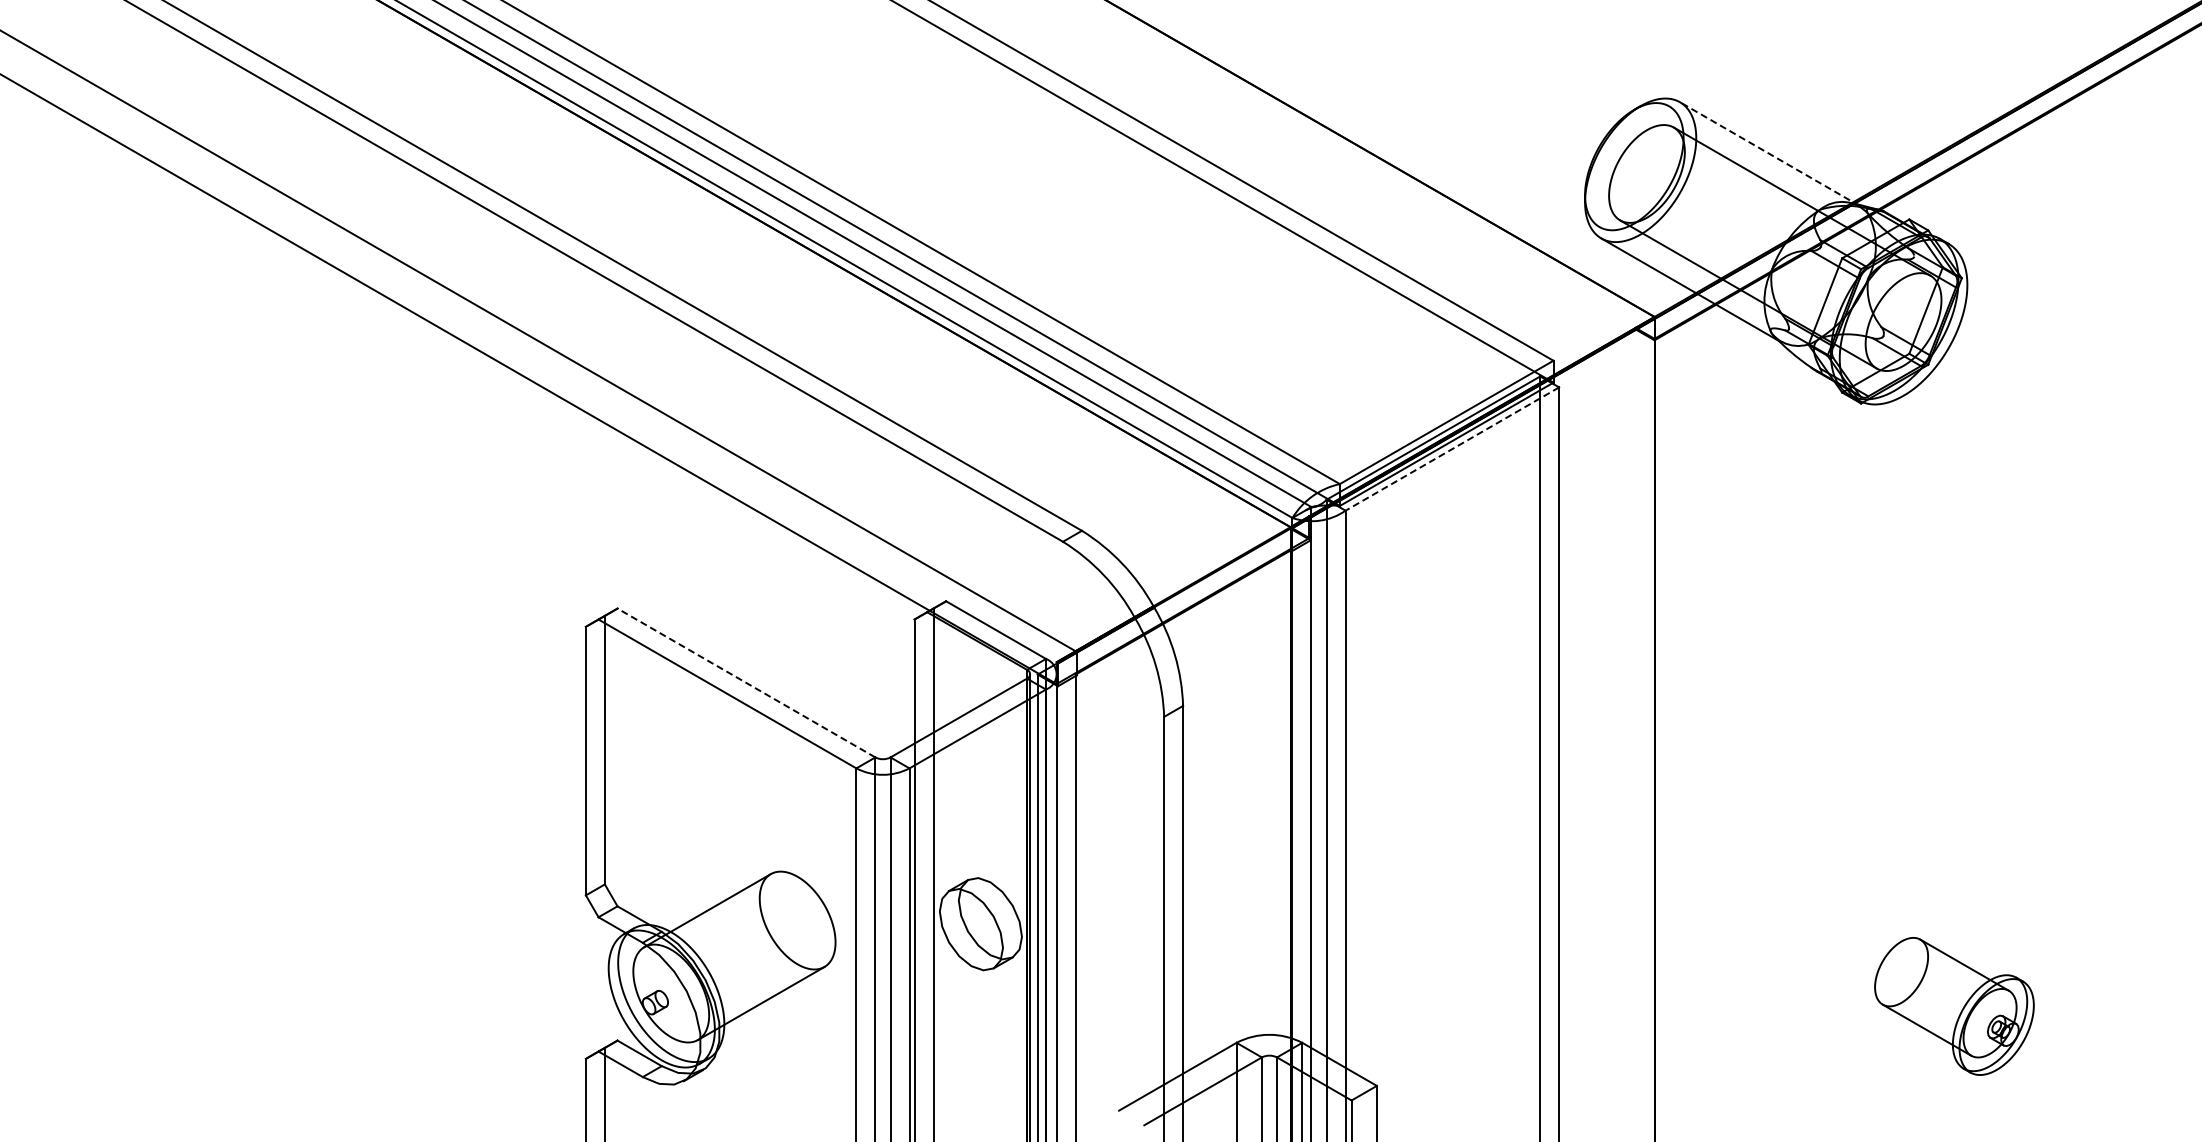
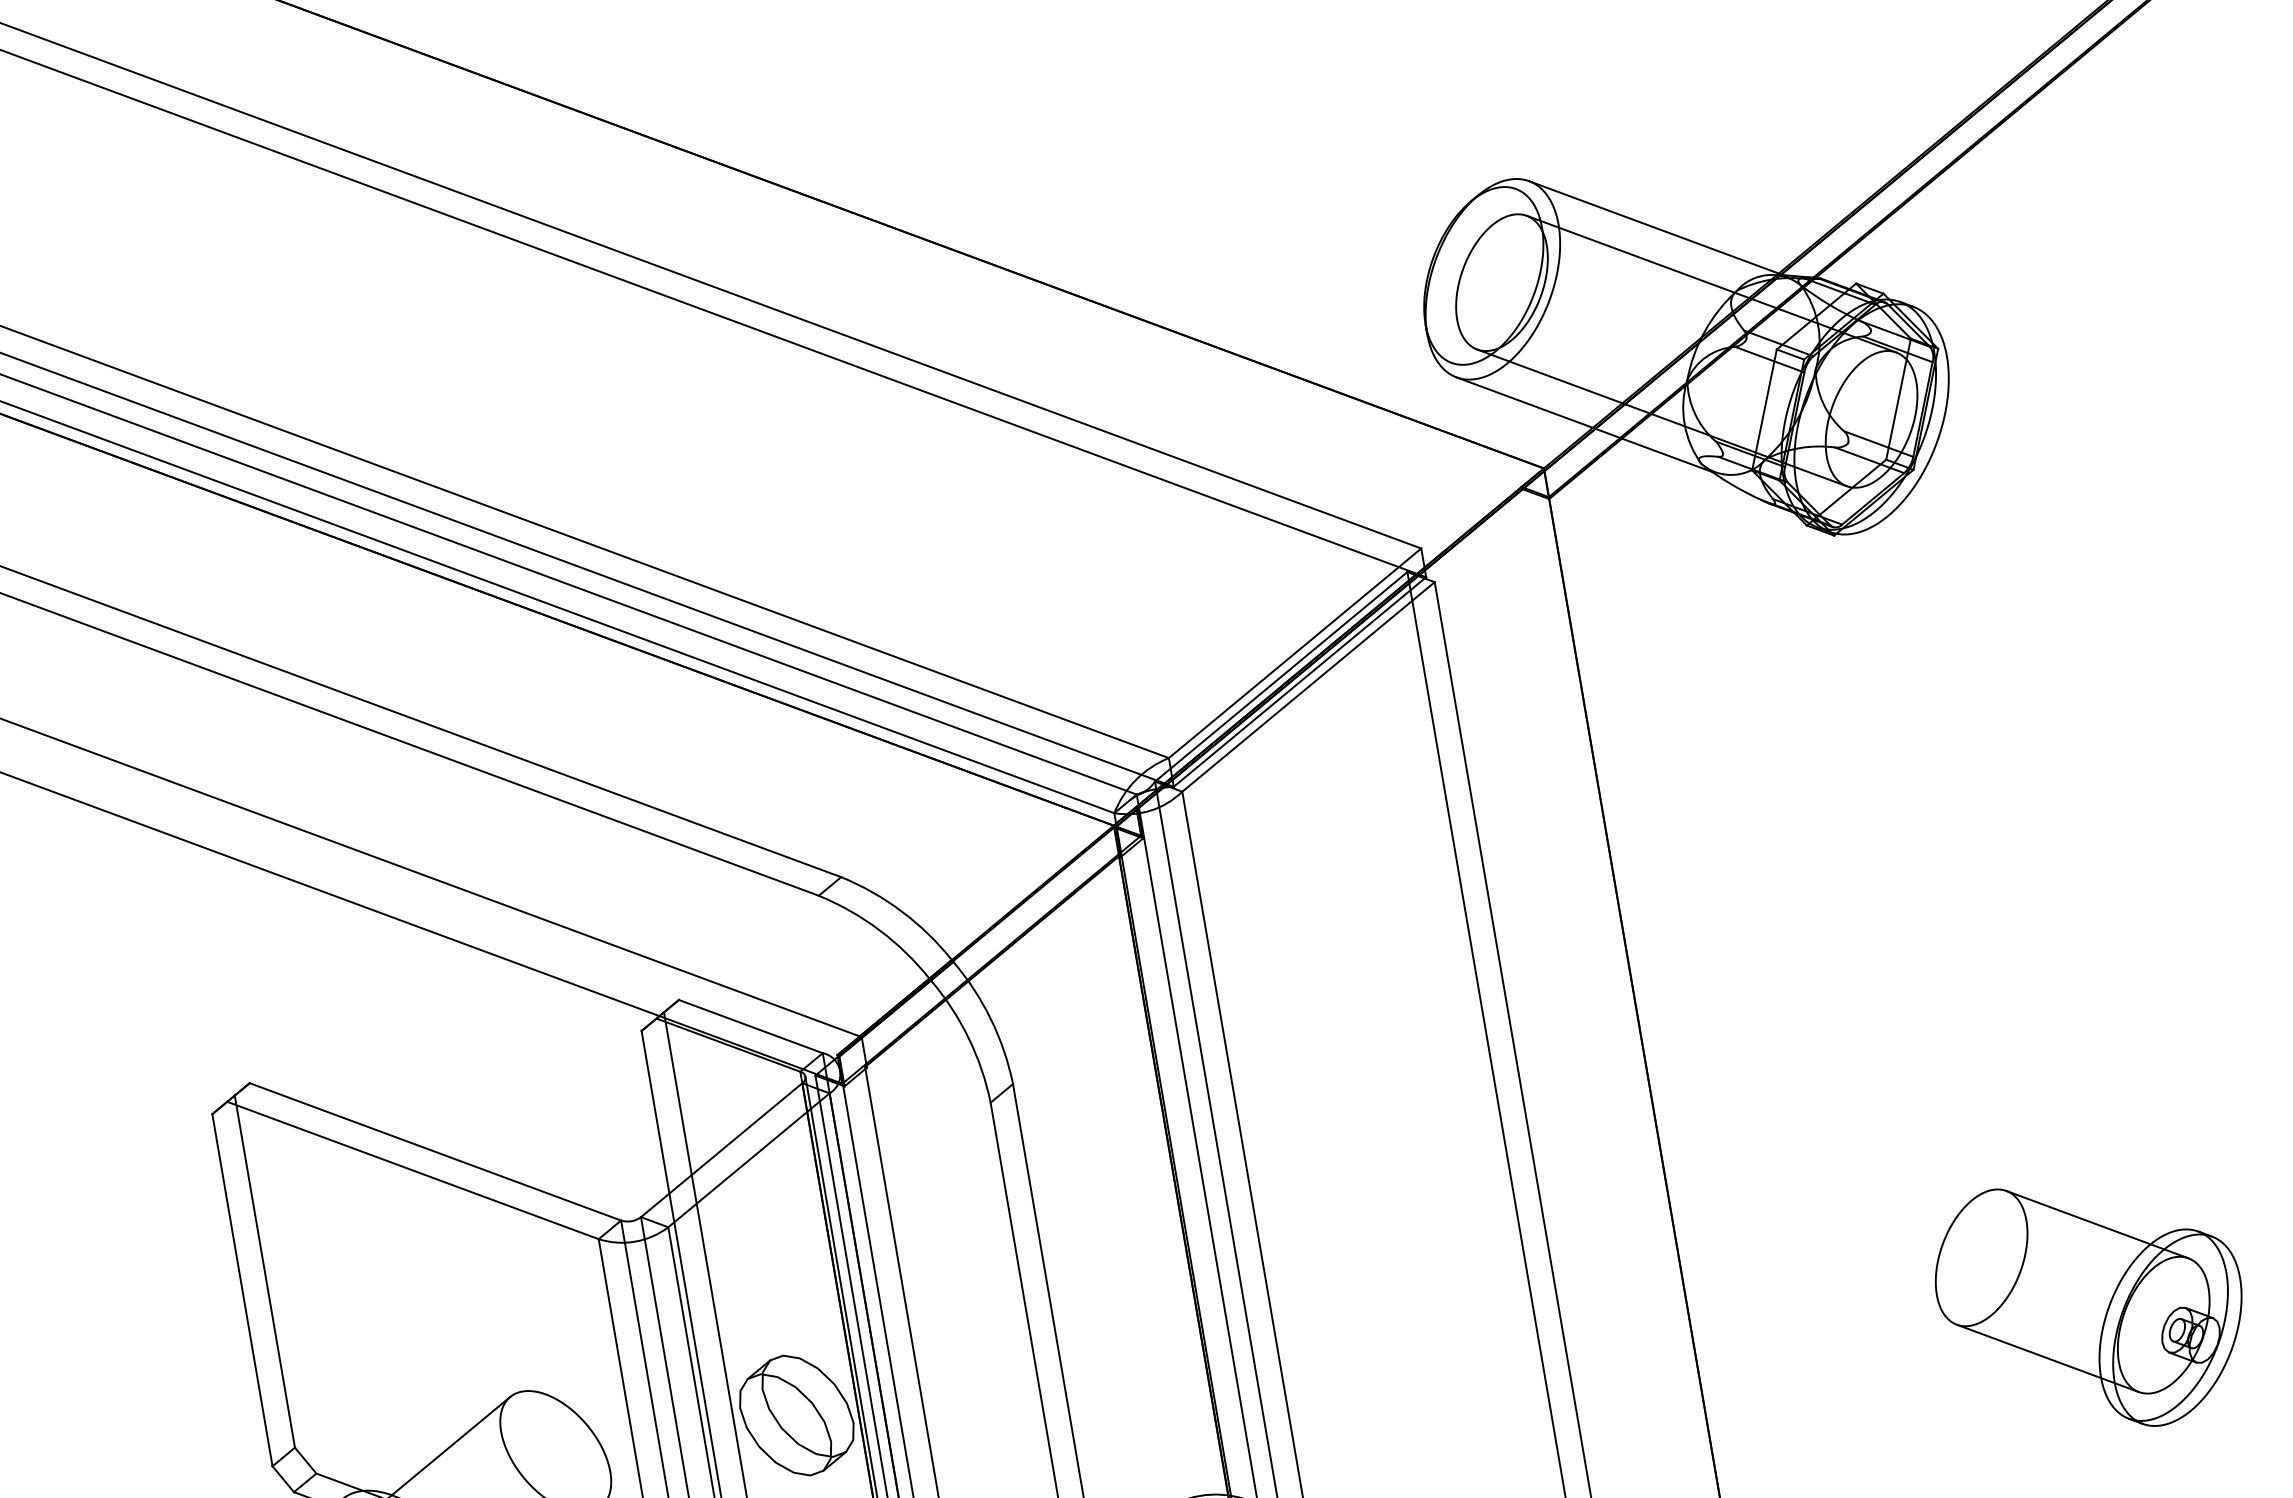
line: (1769, 154) -> (1658, 229), dashed -> solid
line: (1451, 449) -> (1307, 687), dashed -> solid
line: (746, 683) -> (435, 1152), dashed -> solid
part: (1954, 1006) -> (2091, 1305), size x1.43

